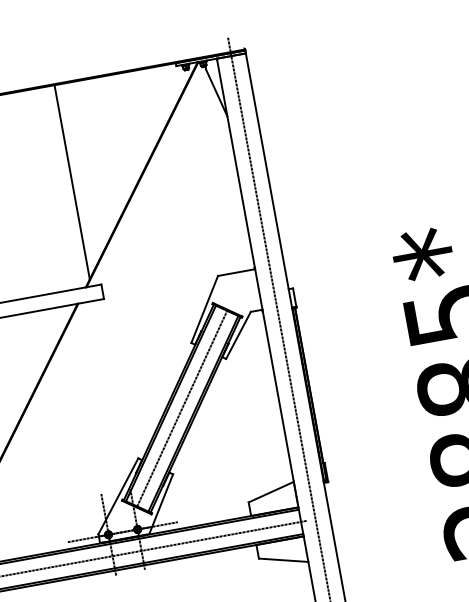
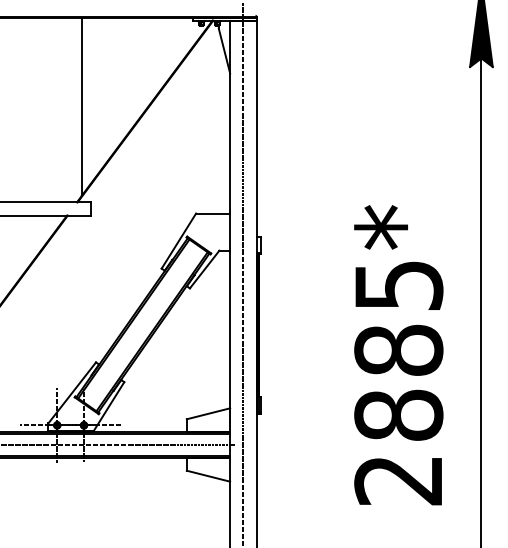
line: (181, 408) -> (142, 325), removed

